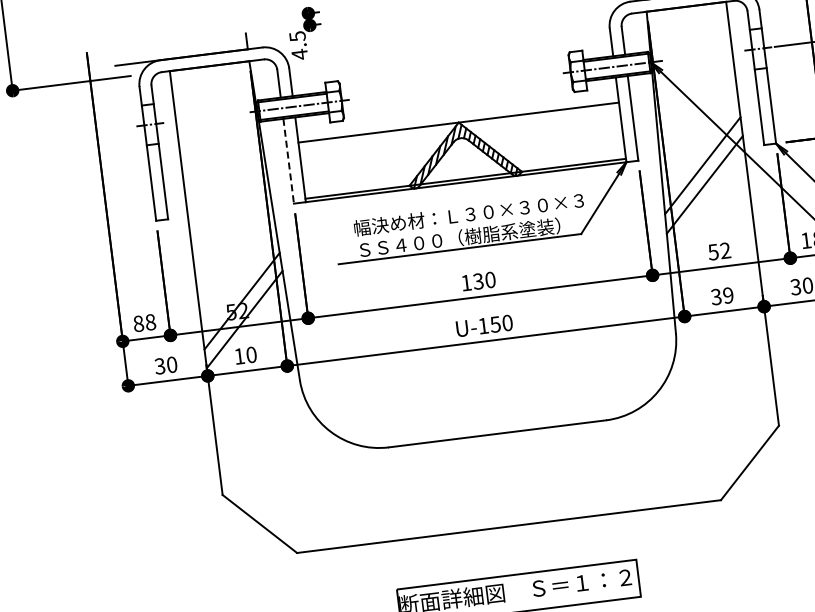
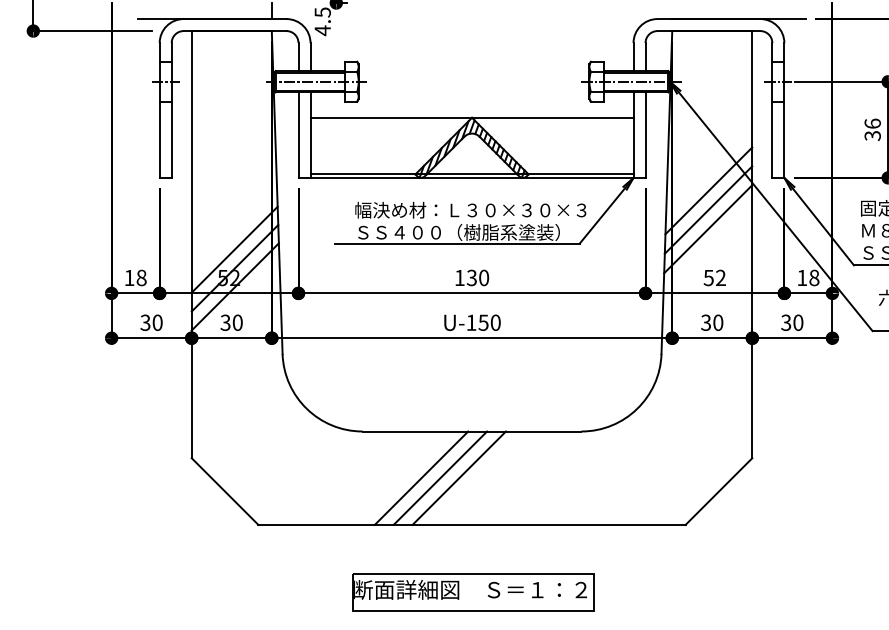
line: (288, 161) -> (298, 135), dashed -> solid
line: (707, 204) -> (708, 229), added
line: (239, 282) -> (234, 249), added
text: (728, 295) -> (718, 322), 39 -> 30
text: (138, 323) -> (129, 277), 88 -> 18
text: (239, 356) -> (225, 322), 10 -> 30
line: (489, 481) -> (458, 477), added
line: (471, 483) -> (440, 477), added
line: (453, 485) -> (421, 477), added

